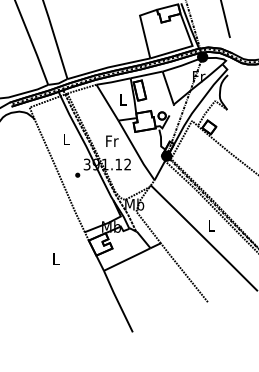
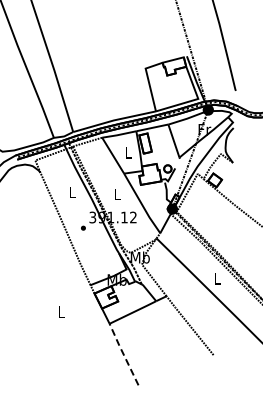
text: (111, 140) -> (117, 193), Fr -> L
line: (117, 301) -> (123, 354), solid -> dashed

